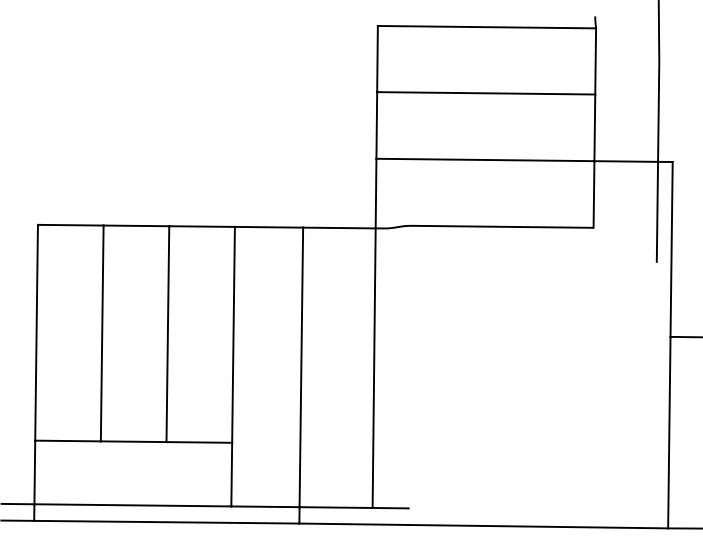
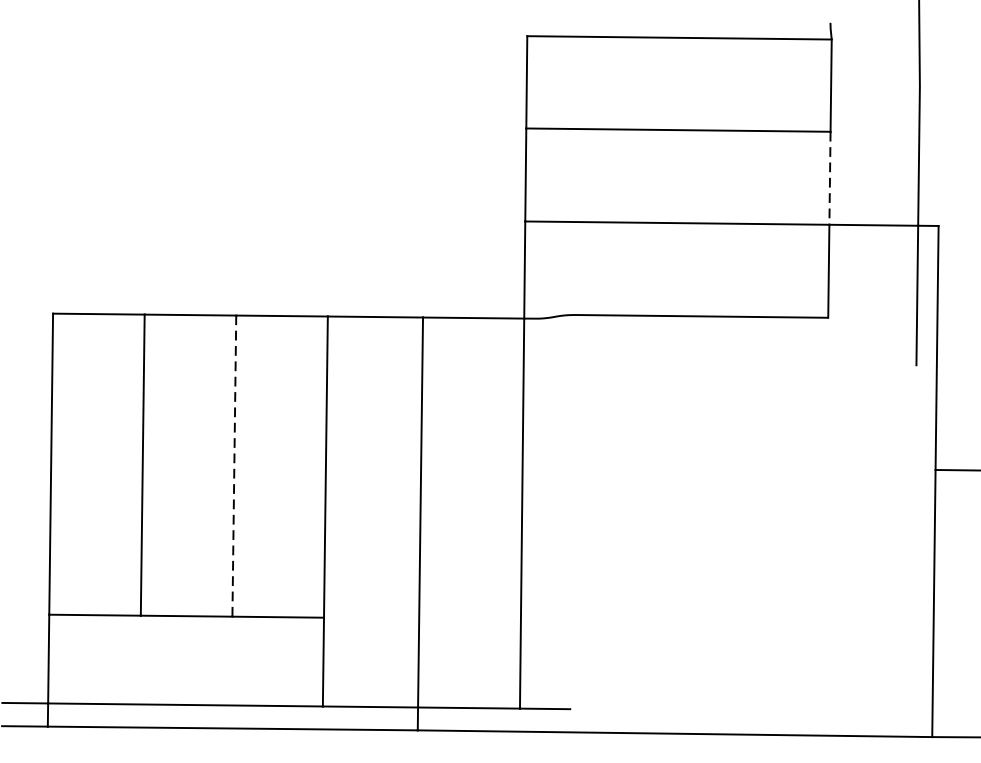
line: (594, 128) -> (829, 179), solid -> dashed
line: (167, 334) -> (233, 466), solid -> dashed

